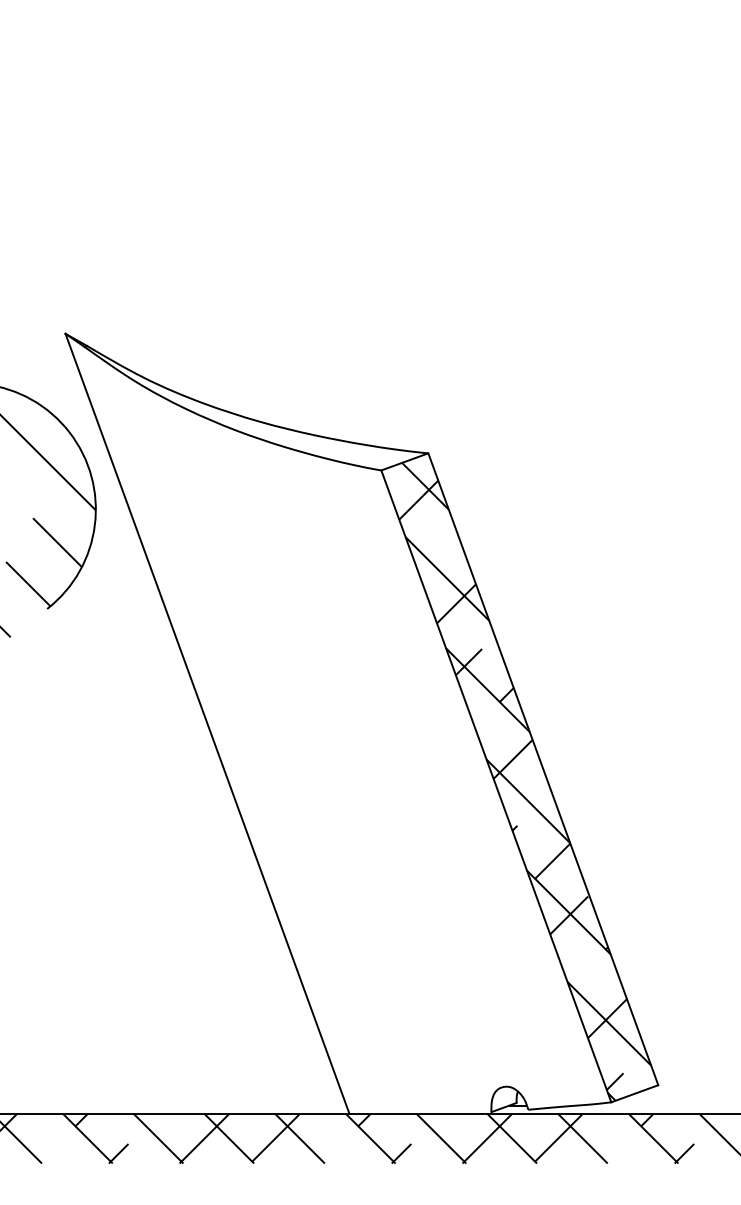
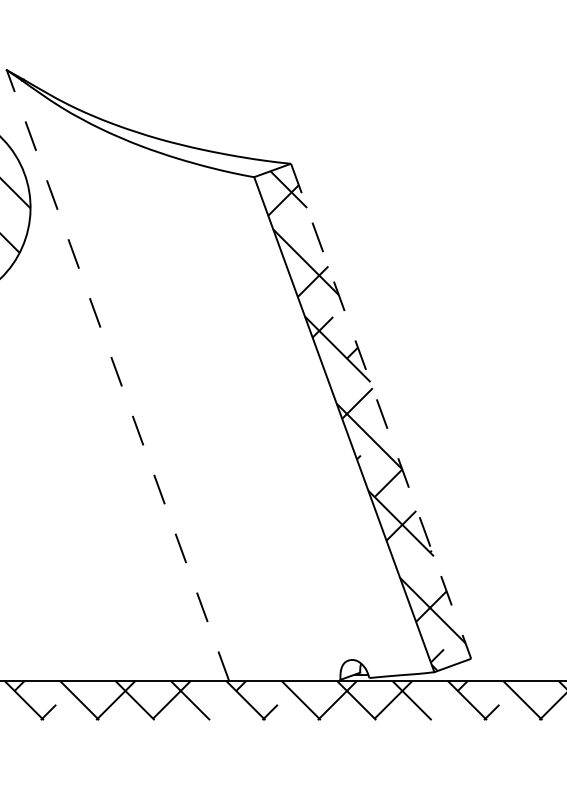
line: (207, 723) -> (118, 375), solid -> dashed
line: (543, 769) -> (381, 411), solid -> dashed

